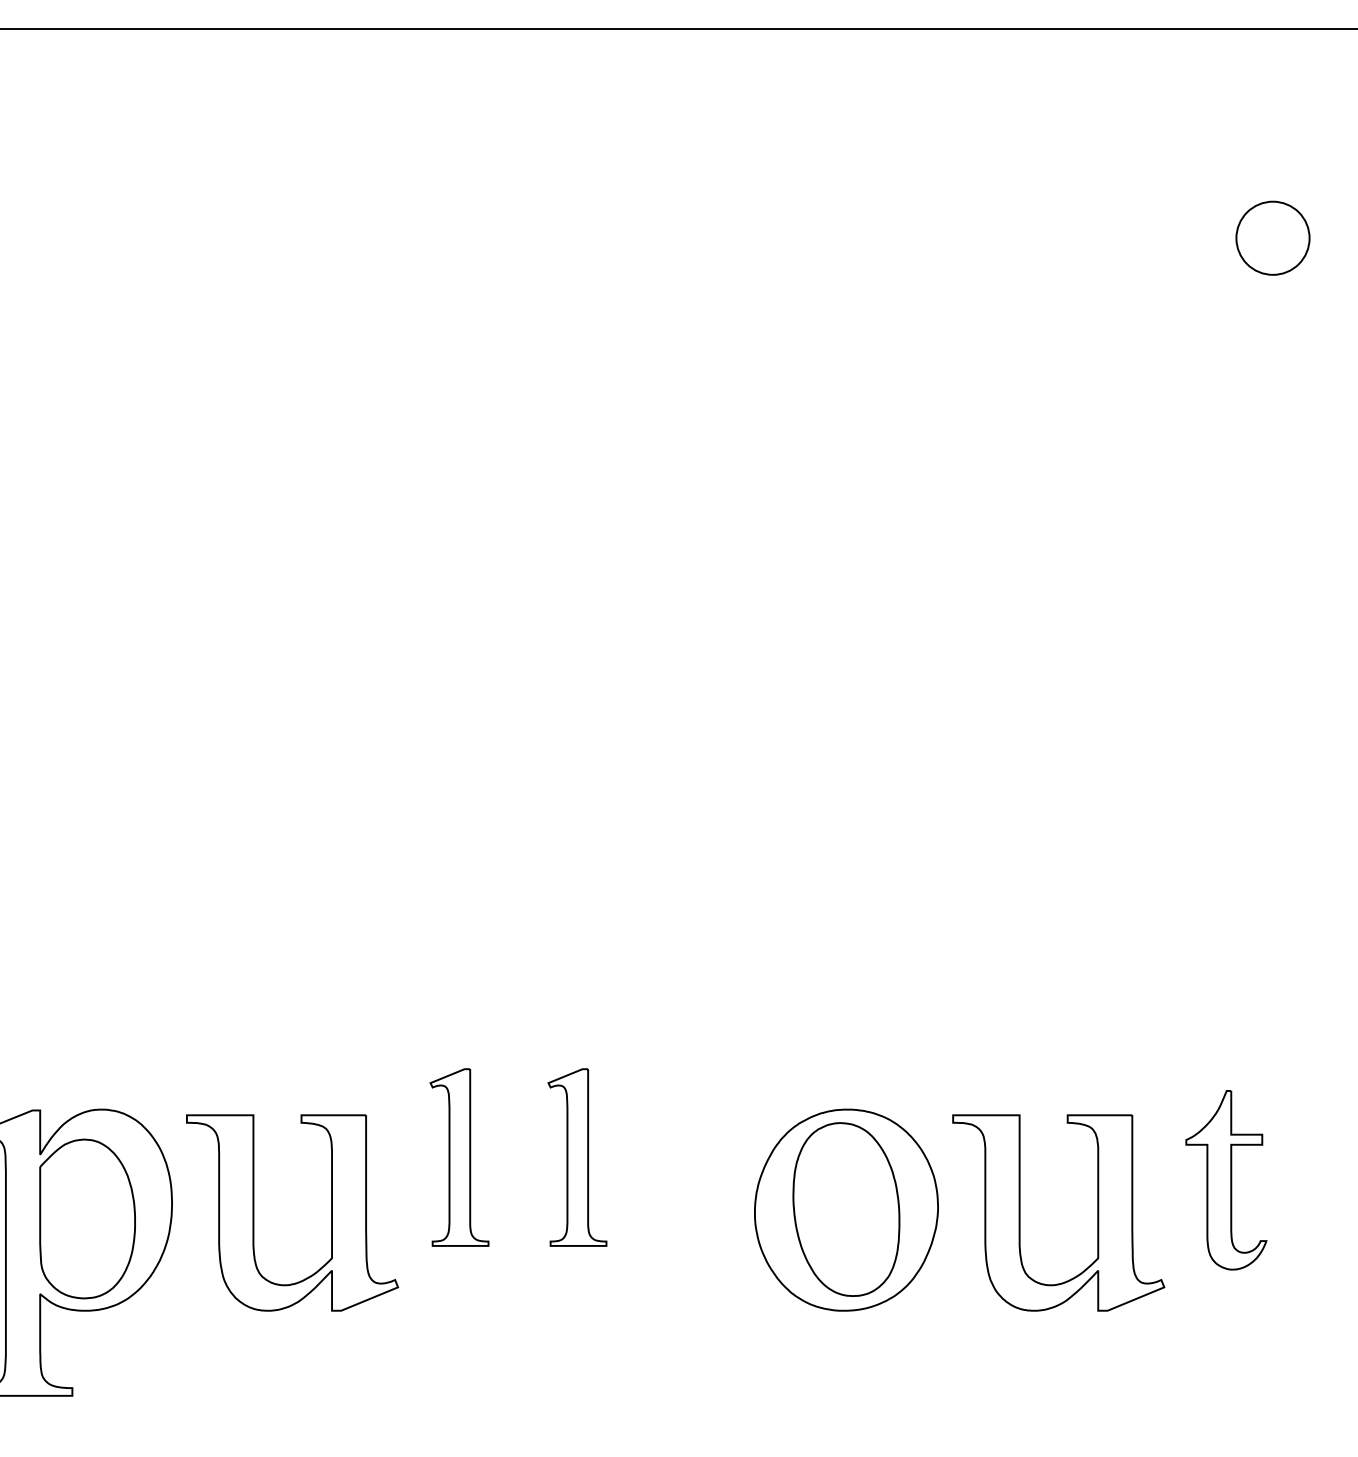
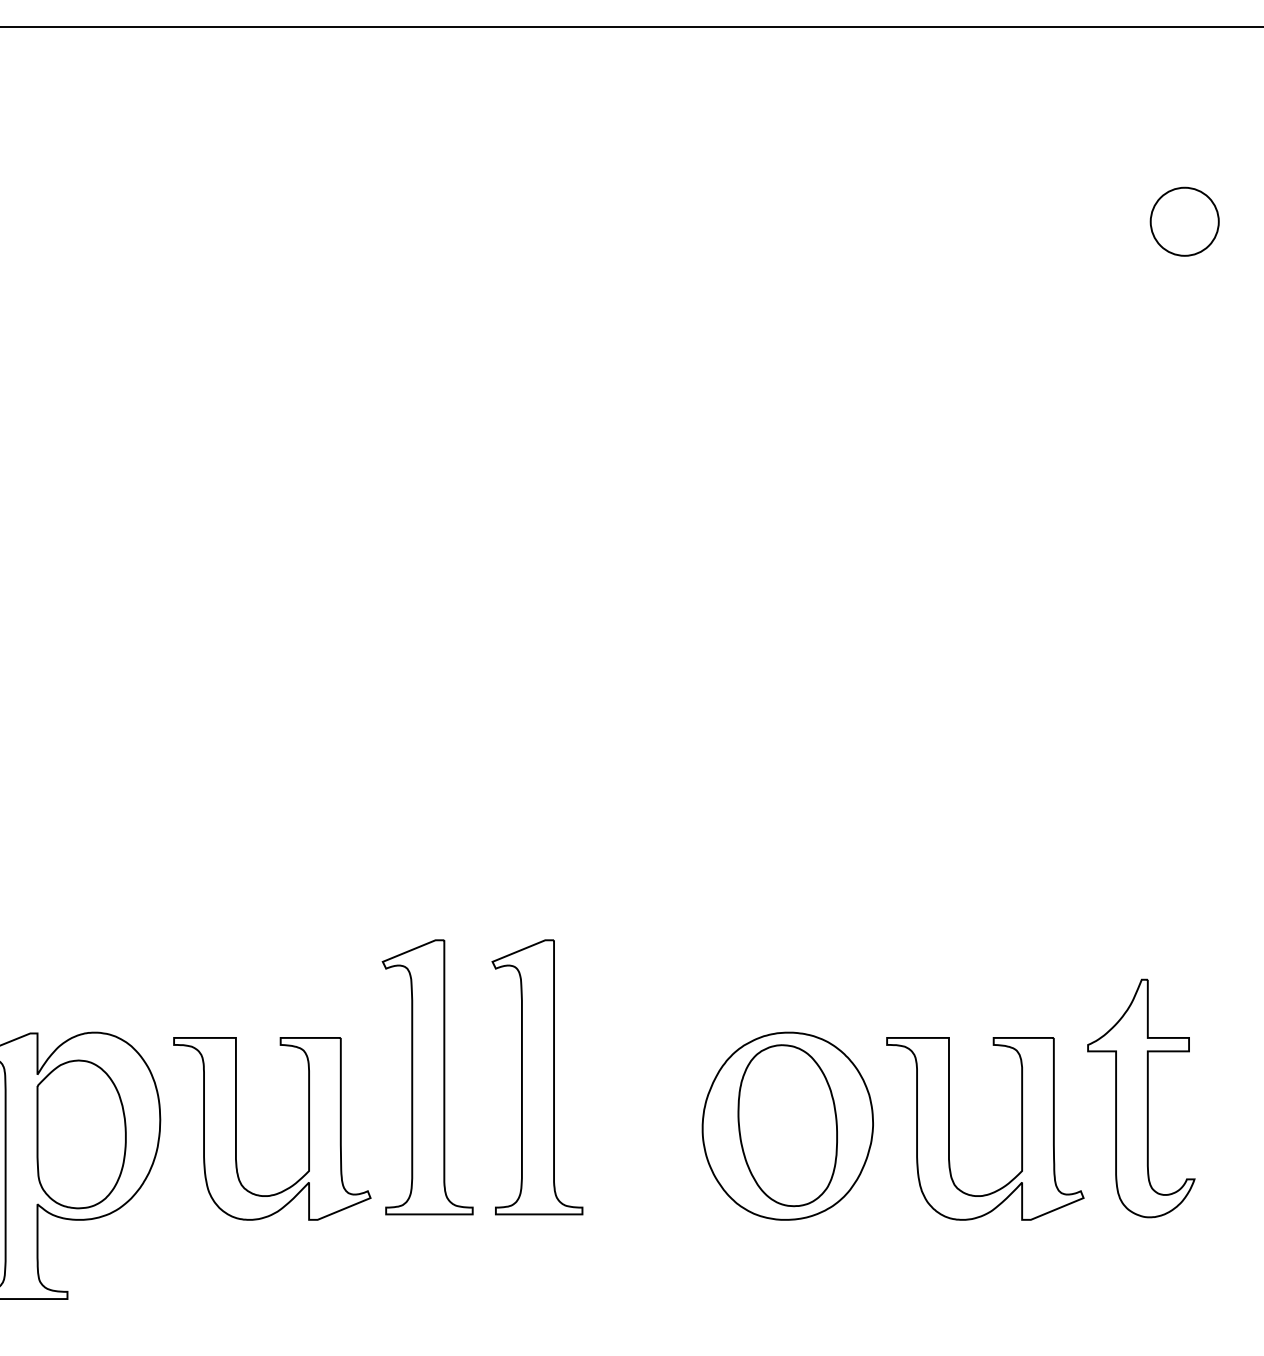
part: (459, 1157) -> (427, 1077), size x1.67
part: (577, 1157) -> (537, 1077), size x1.67
part: (1226, 1179) -> (1141, 1097), size x1.43

